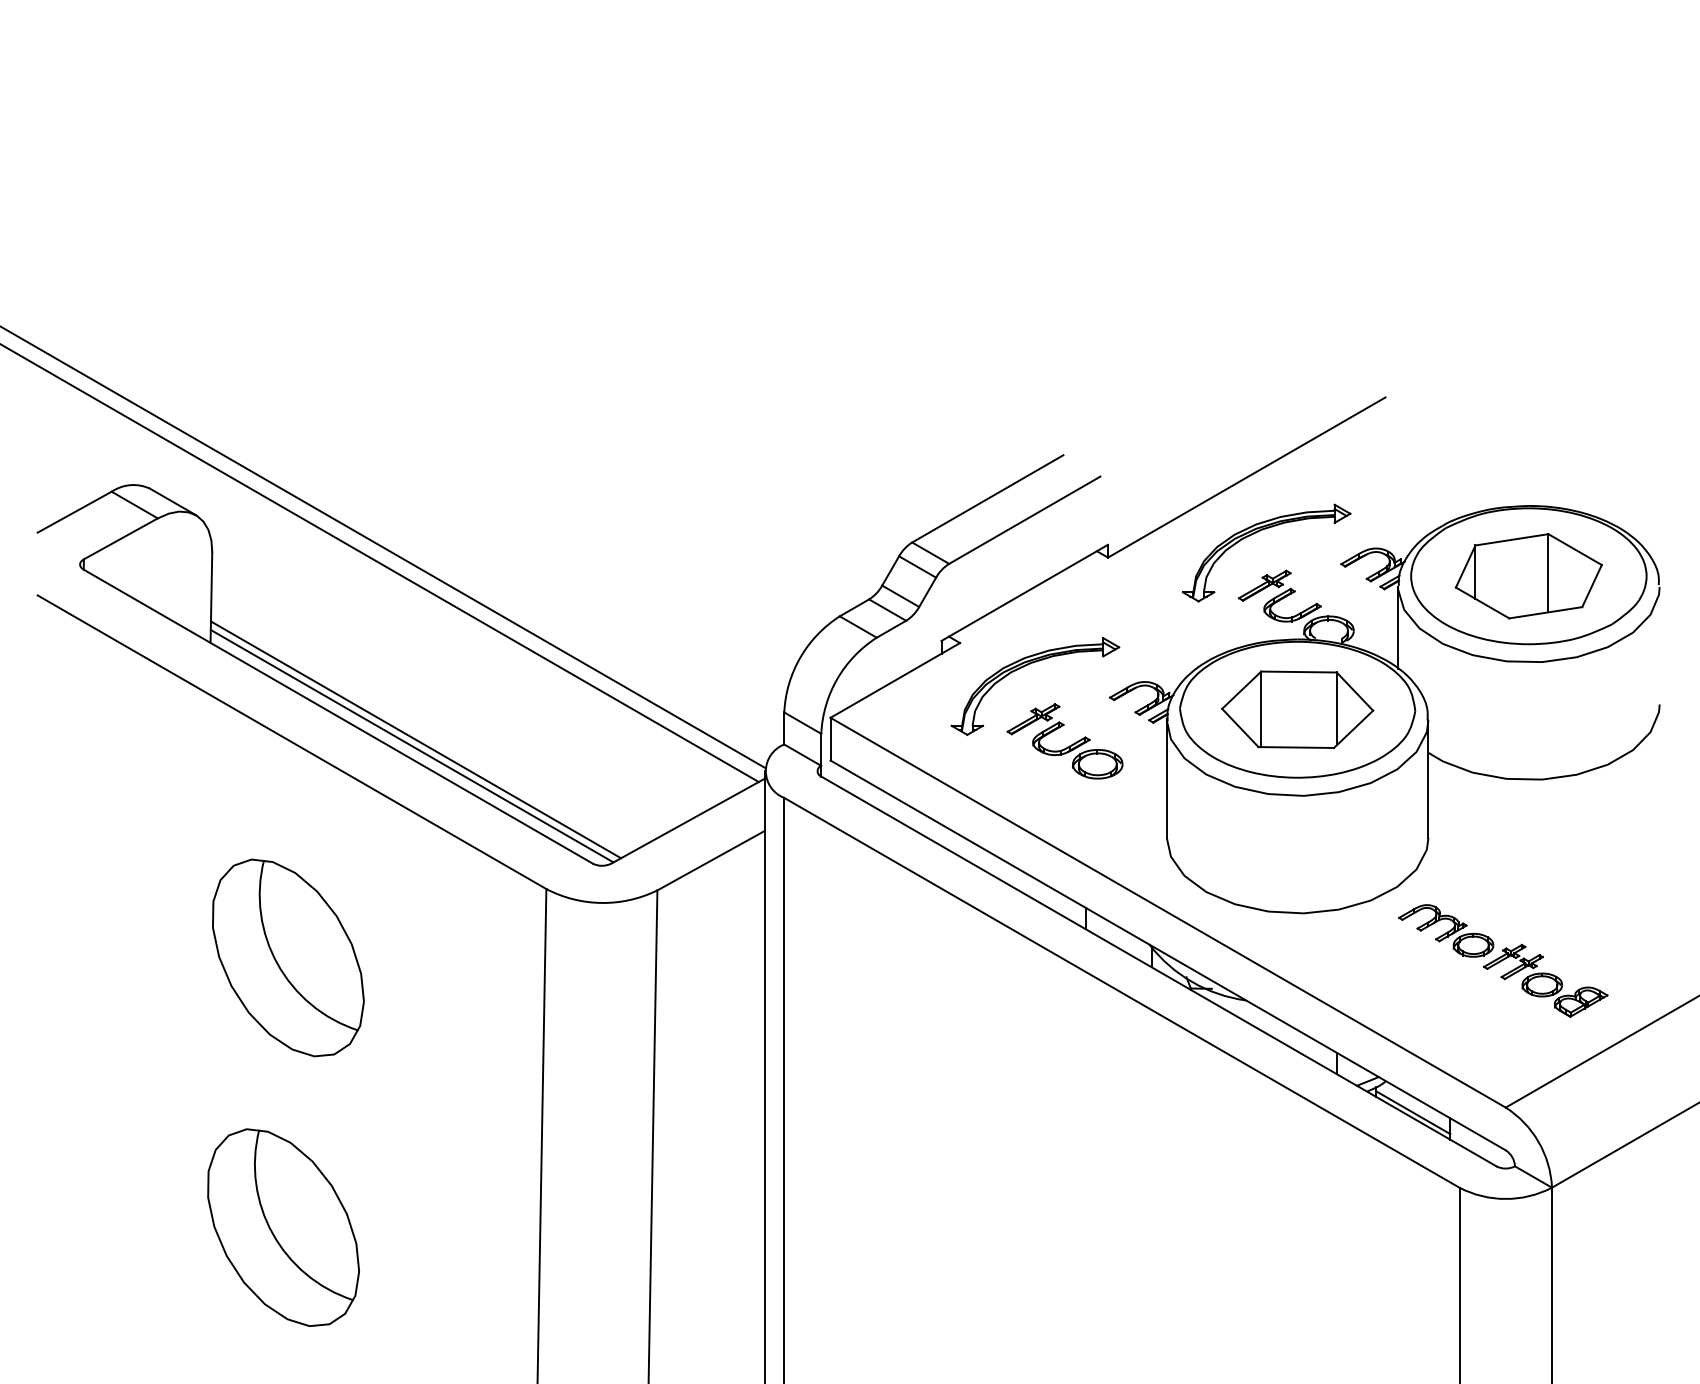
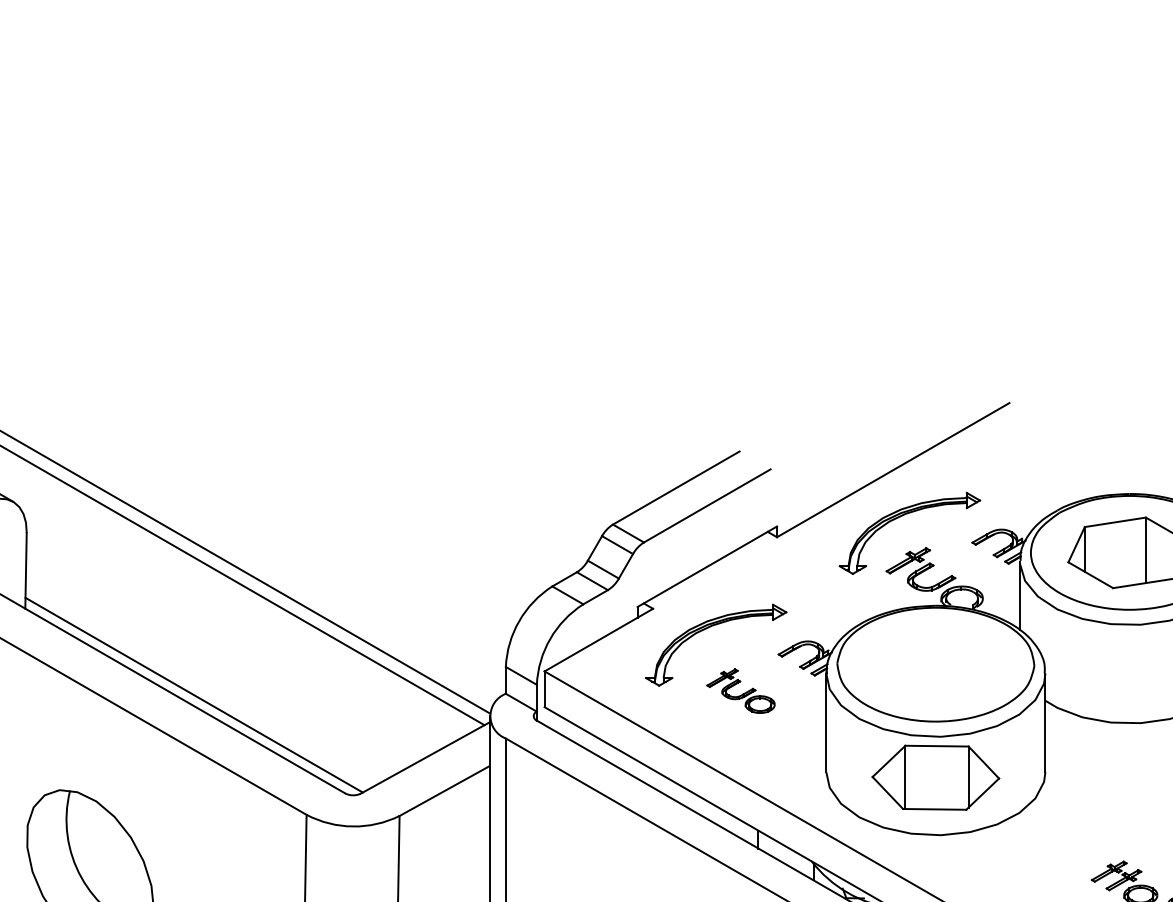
part: (1297, 709) -> (935, 777), moved
line: (416, 739) -> (197, 689), removed
part: (1064, 741) -> (740, 691), size x0.7
part: (1446, 930) -> (1060, 849), removed

